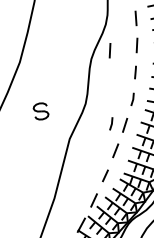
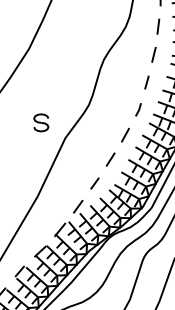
line: (109, 50) -> (124, 54), removed
part: (41, 111) -> (41, 122), moved
line: (111, 123) -> (111, 130), removed

